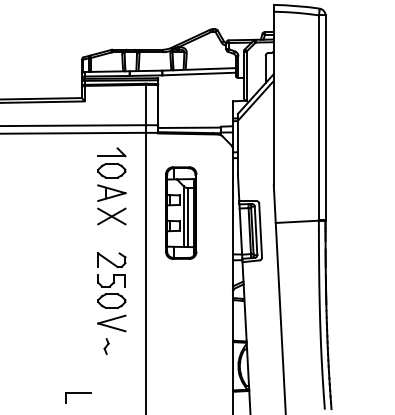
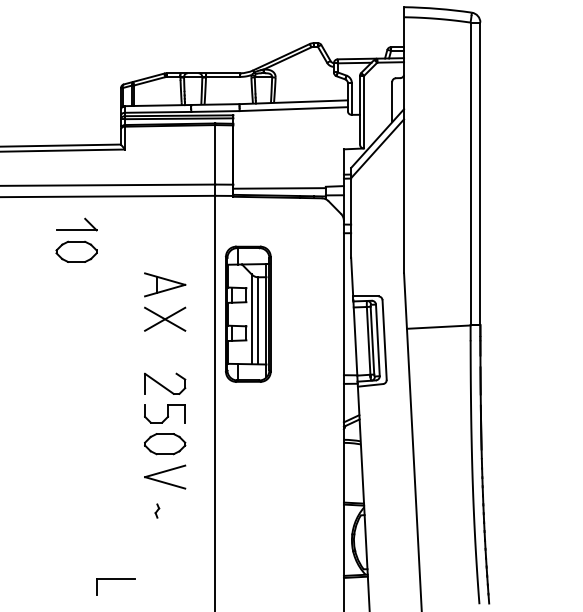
part: (111, 162) -> (76, 239), moved
part: (181, 212) -> (248, 313), moved
part: (106, 346) -> (157, 511), size x0.6

